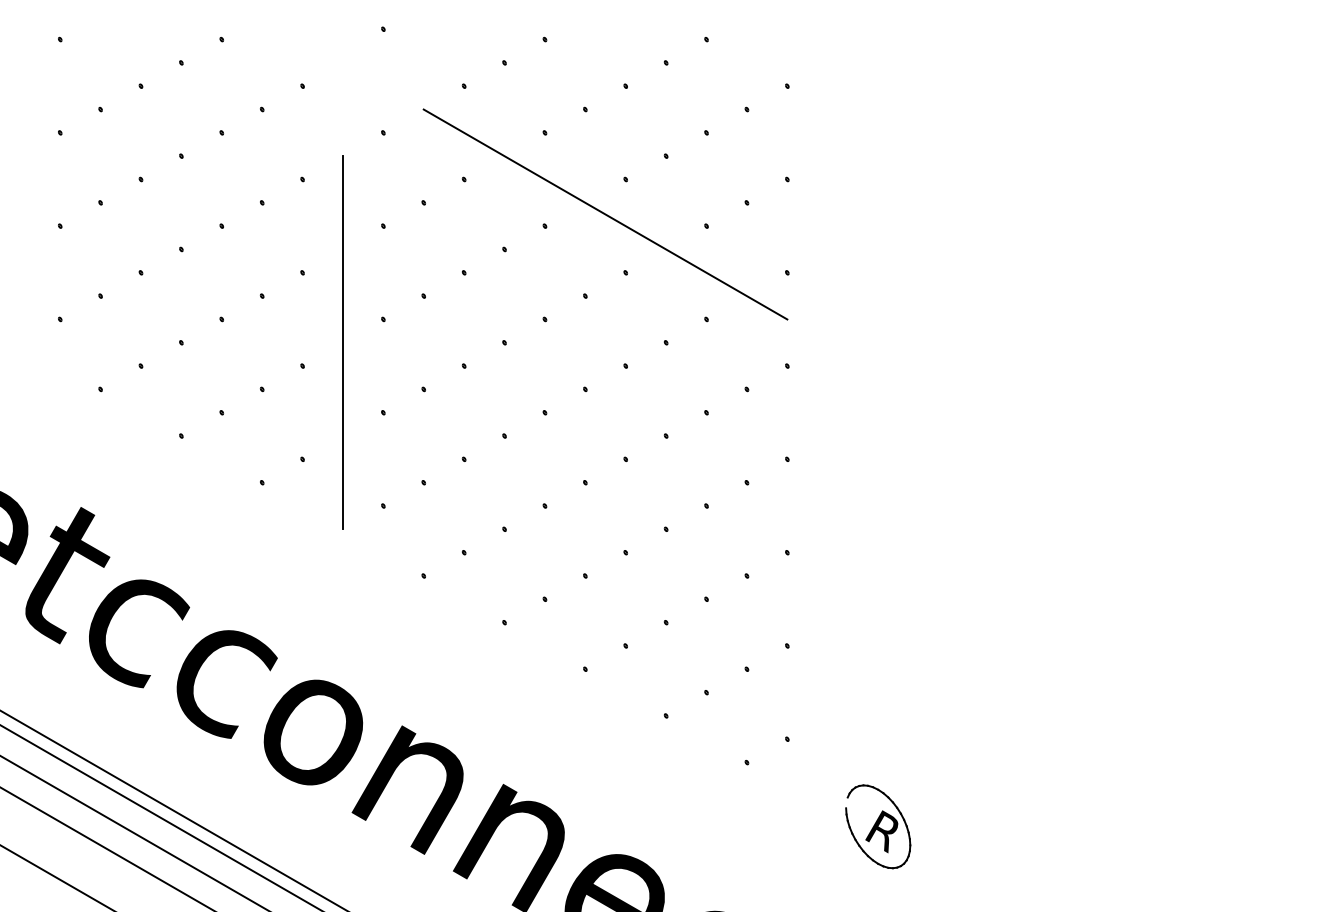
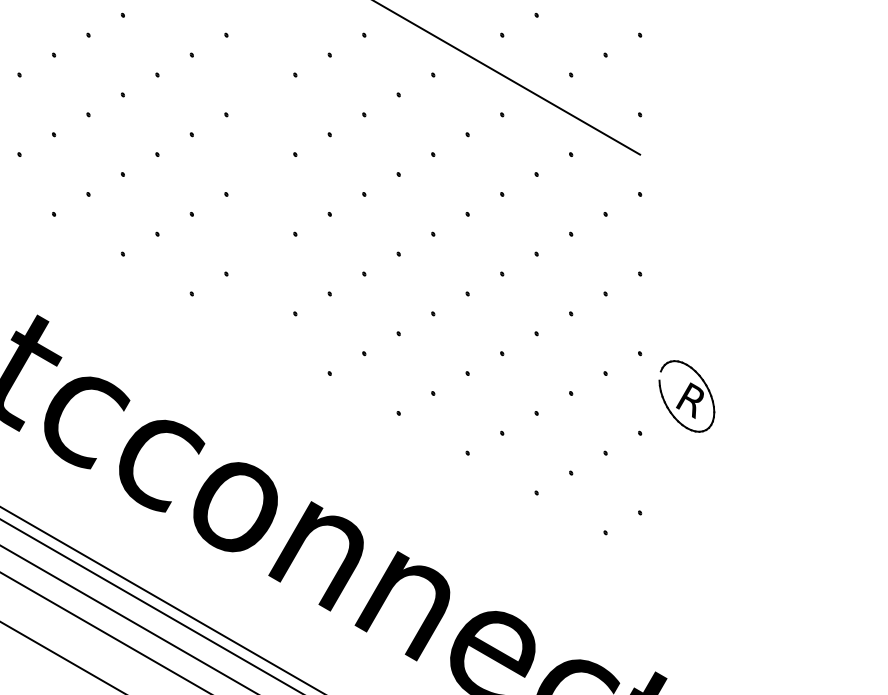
line: (342, 342) -> (260, 174), removed
part: (878, 826) -> (687, 396), moved

